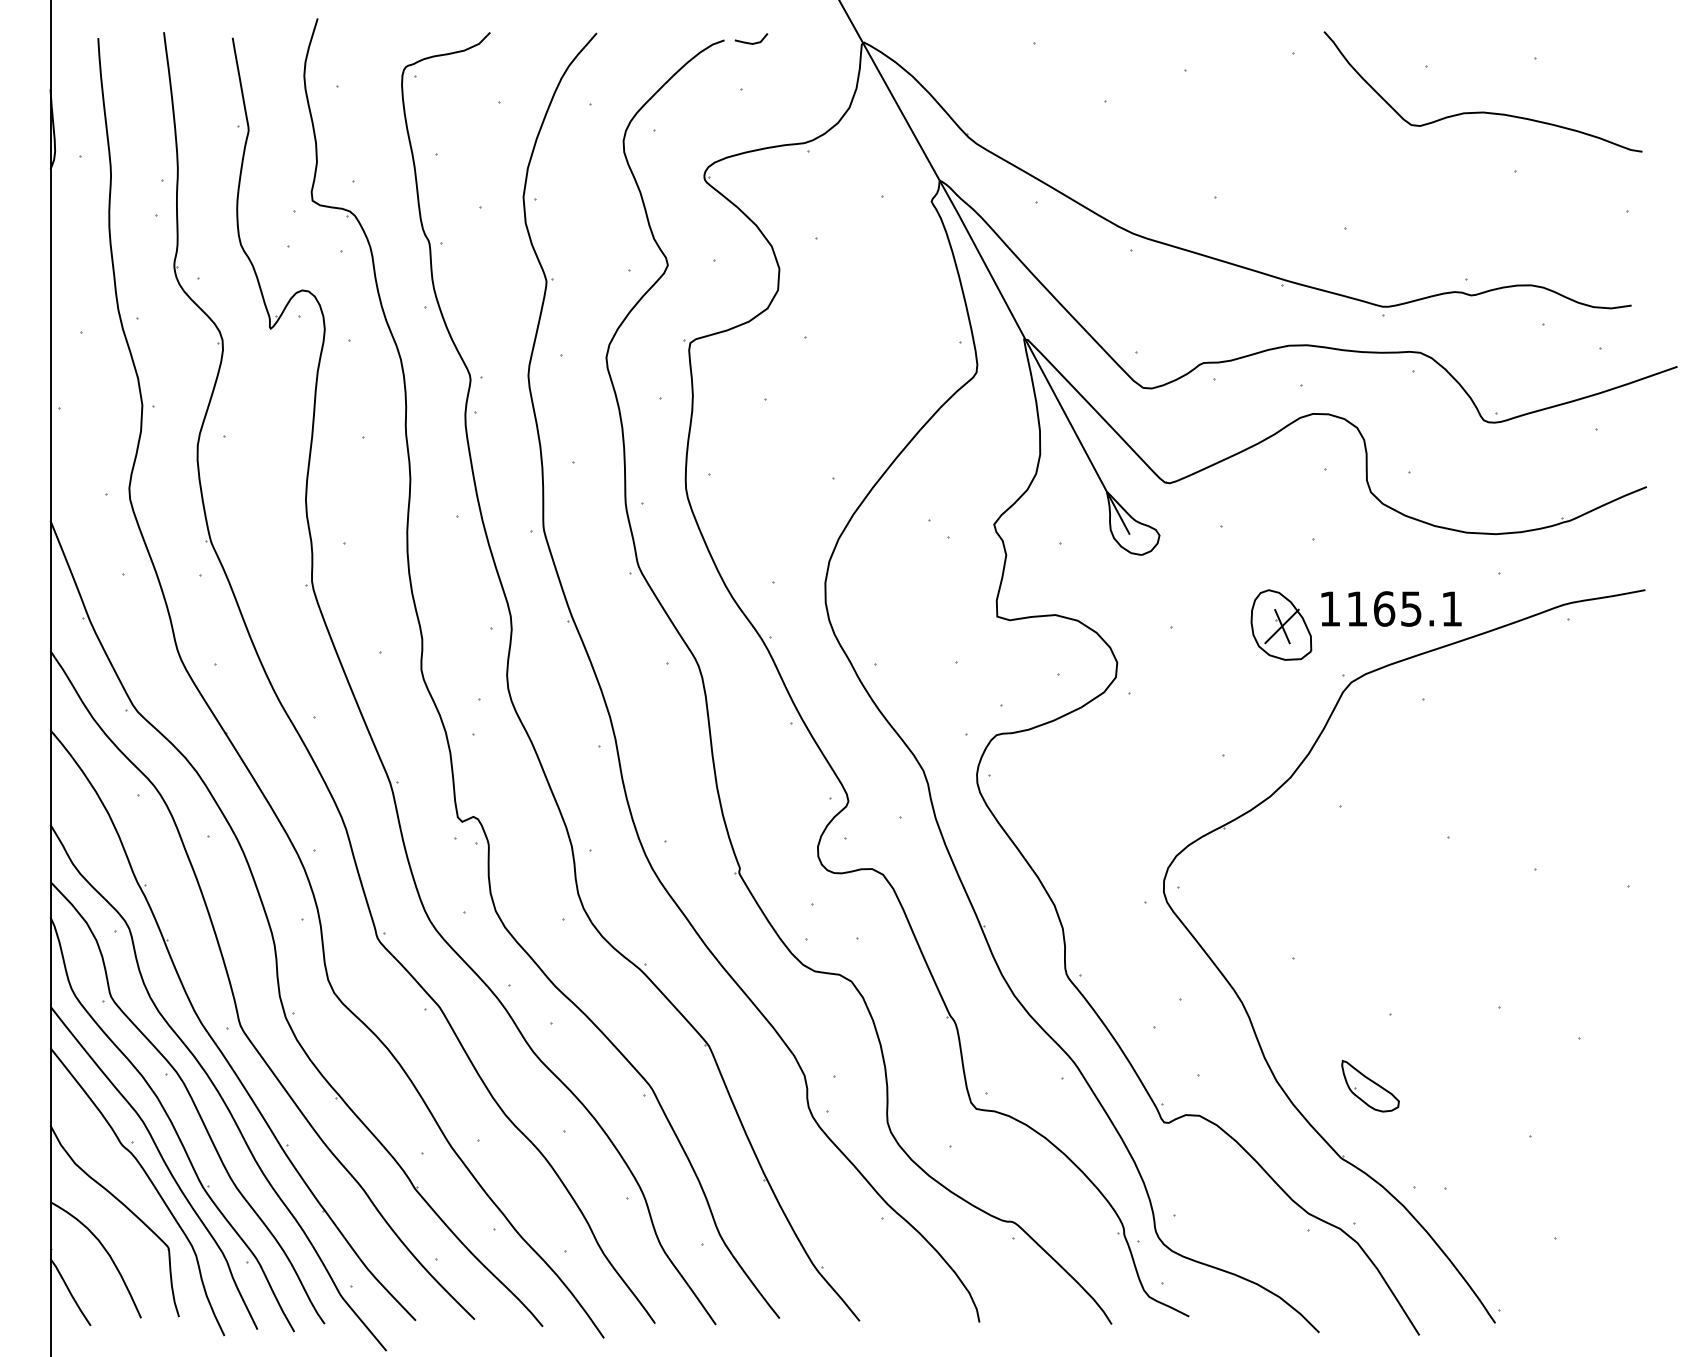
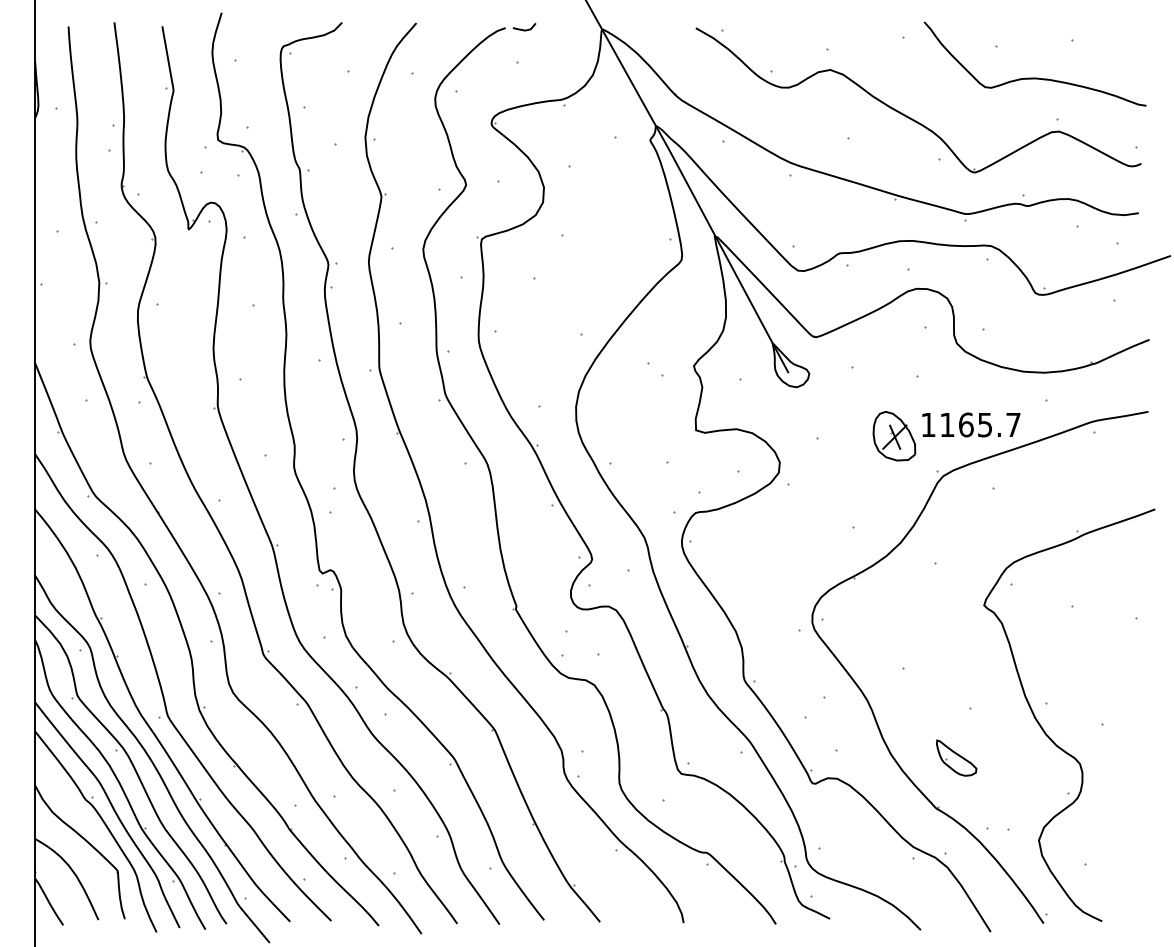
part: (1300, 165) -> (907, 115), added
text: (1452, 608) -> (1013, 424), 1165.1 -> 1165.7
part: (1497, 1048) -> (1045, 731), added

